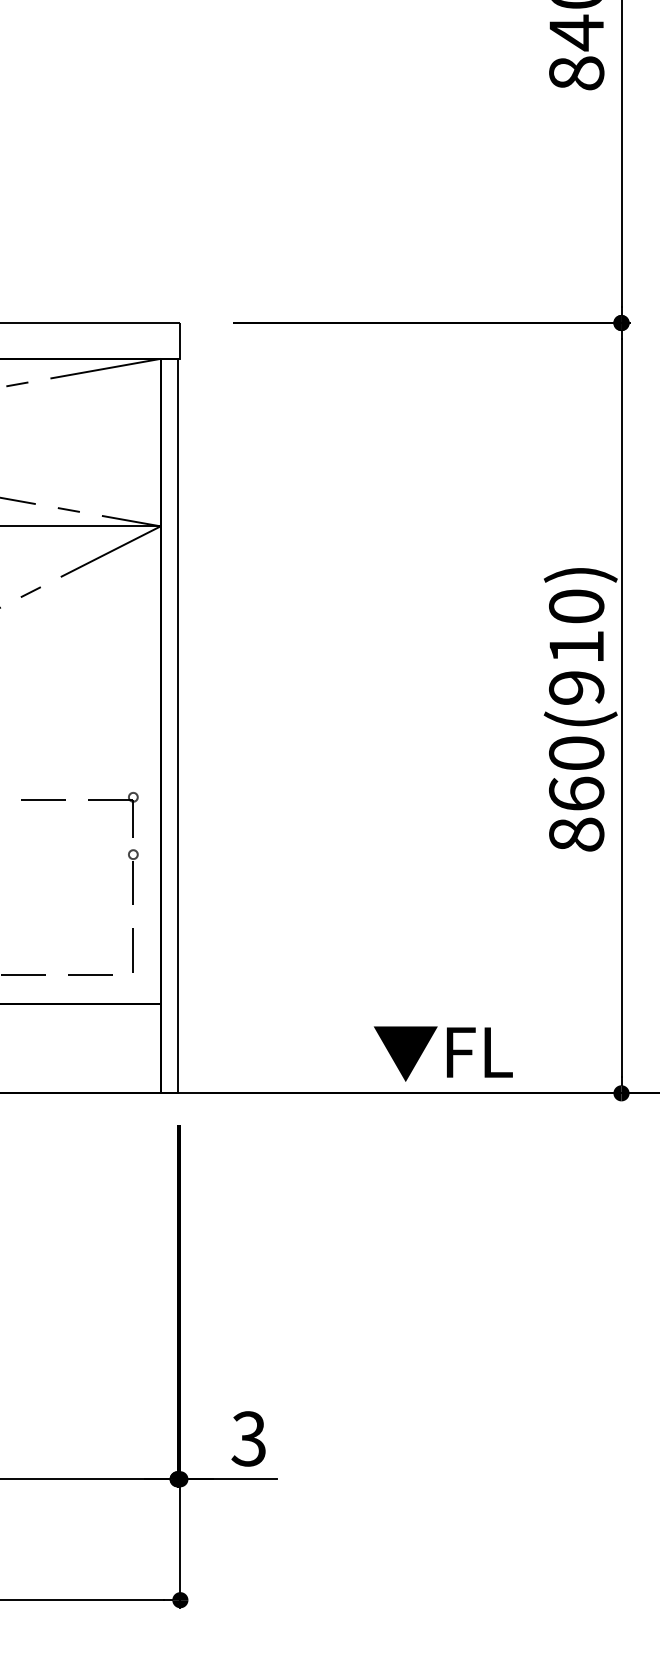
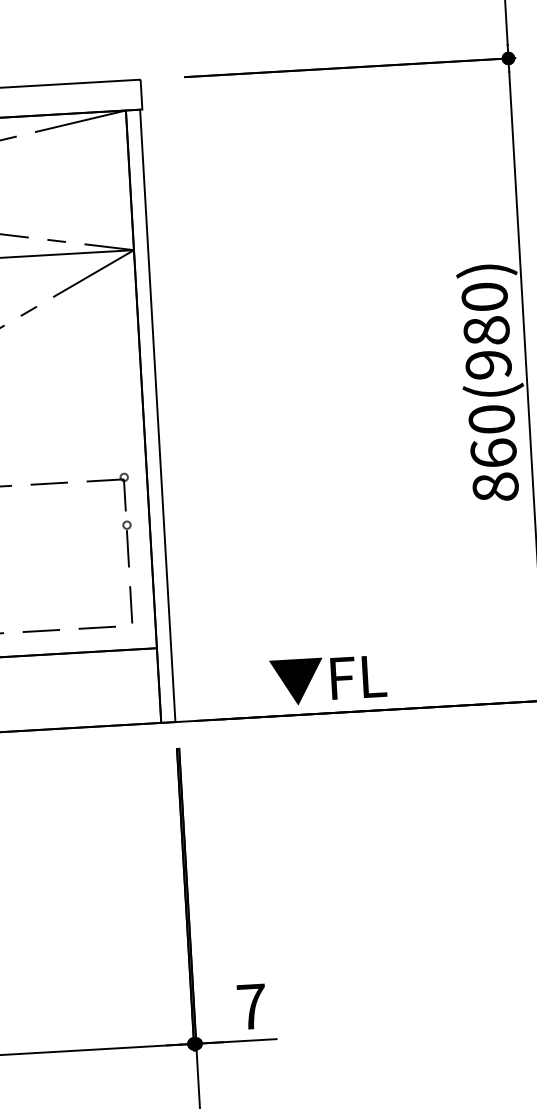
text: (576, 647) -> (486, 331), 860(910) -> 860(980)
text: (442, 1053) -> (327, 680), moved
text: (248, 1438) -> (251, 1006), 3 -> 7

